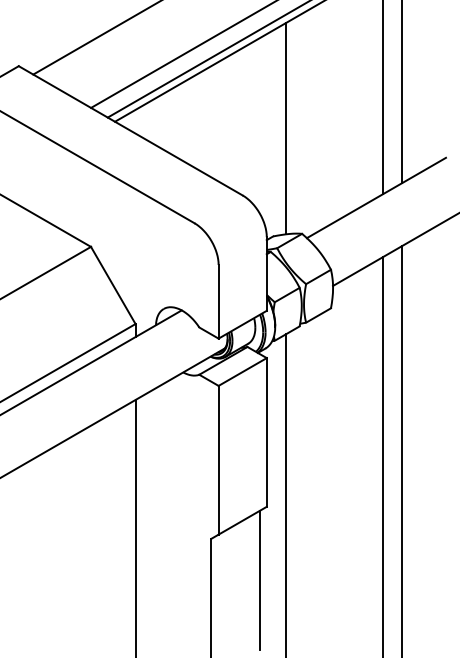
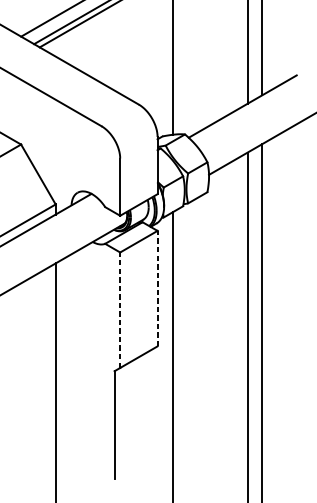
line: (266, 431) -> (157, 287), solid -> dashed
line: (218, 459) -> (120, 309), solid -> dashed
line: (259, 580) -> (151, 403), removed

